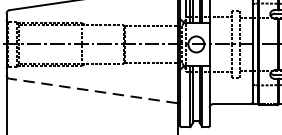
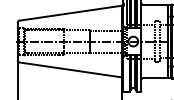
line: (93, 90) -> (70, 69), dashed -> solid

